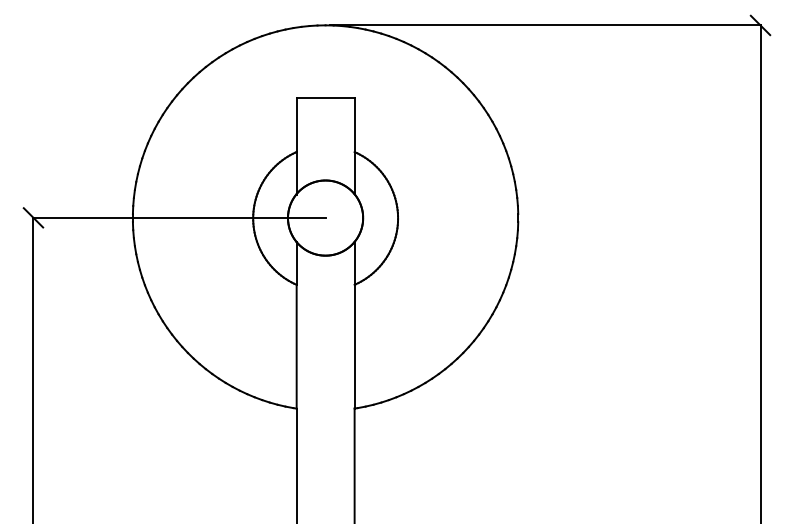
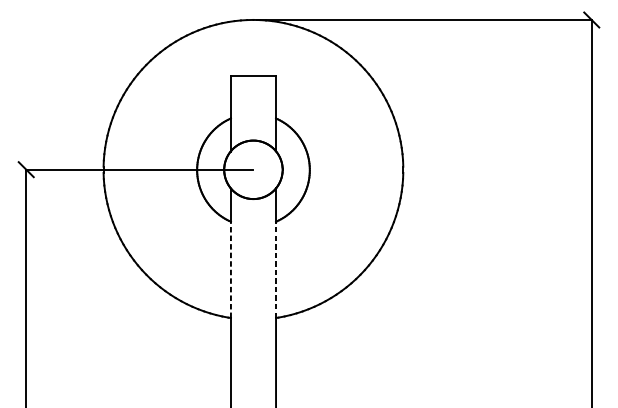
line: (296, 346) -> (230, 269), solid -> dashed
line: (354, 346) -> (275, 269), solid -> dashed

